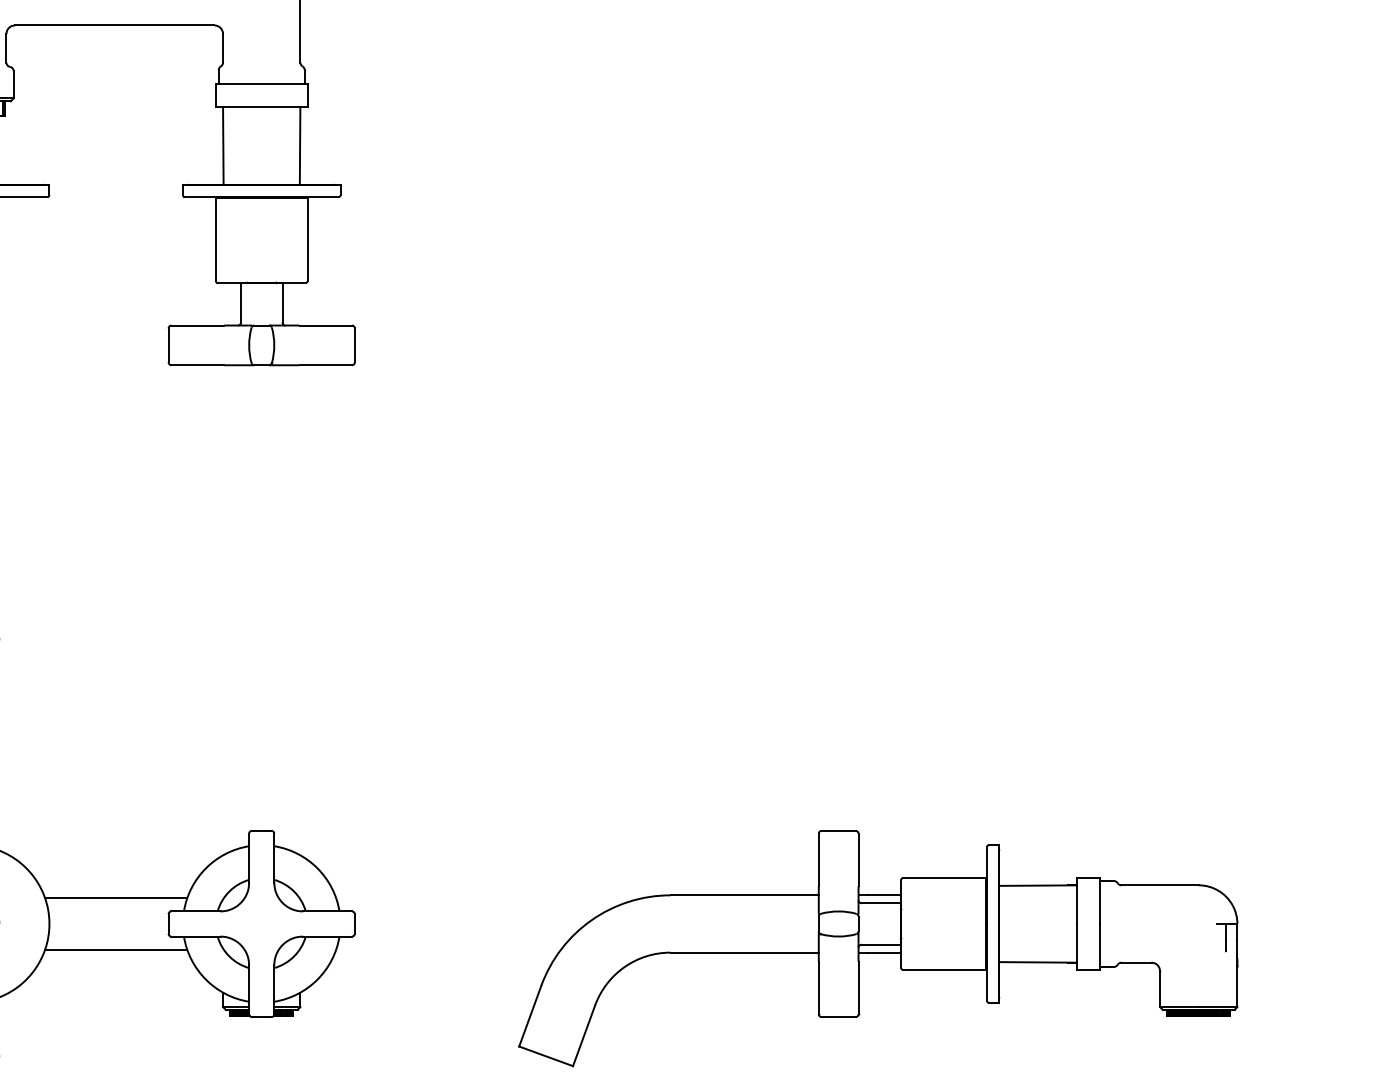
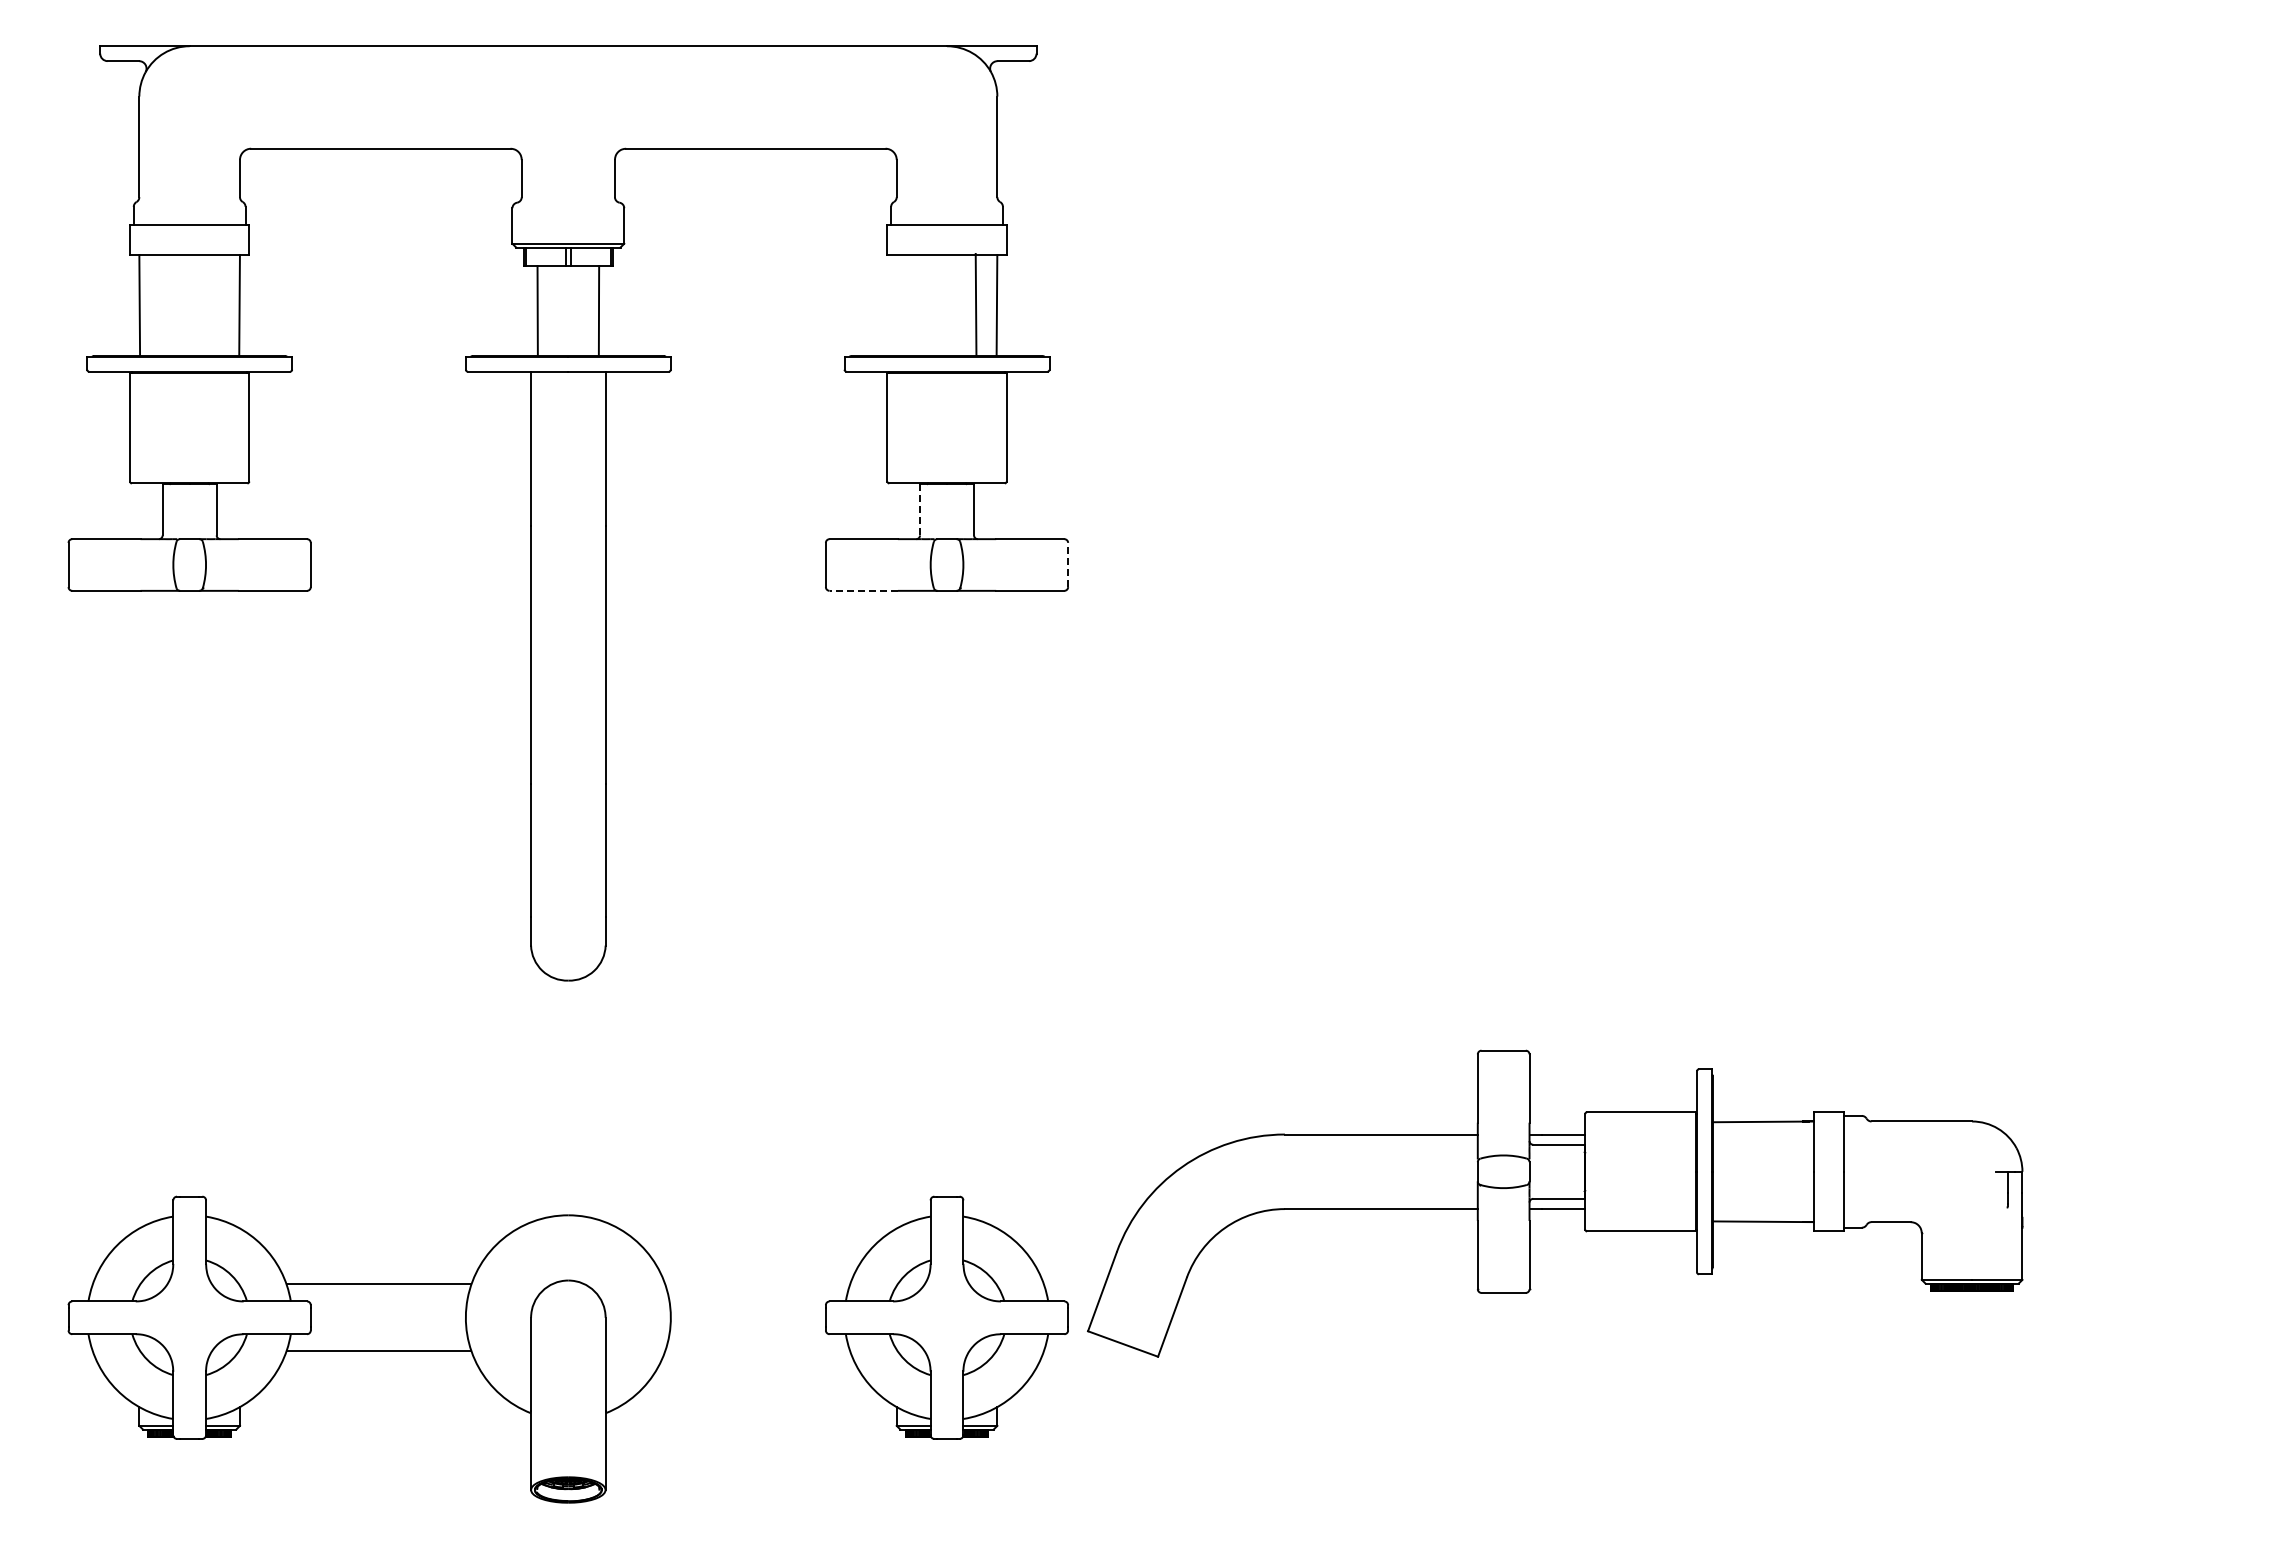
line: (222, 145) -> (975, 303), moved
line: (241, 302) -> (920, 509), solid -> dashed
line: (355, 345) -> (1068, 564), solid -> dashed
line: (197, 364) -> (863, 590), solid -> dashed
line: (116, 898) -> (757, 1284), removed
part: (878, 948) -> (1555, 1203), moved
line: (116, 949) -> (757, 1351), removed

